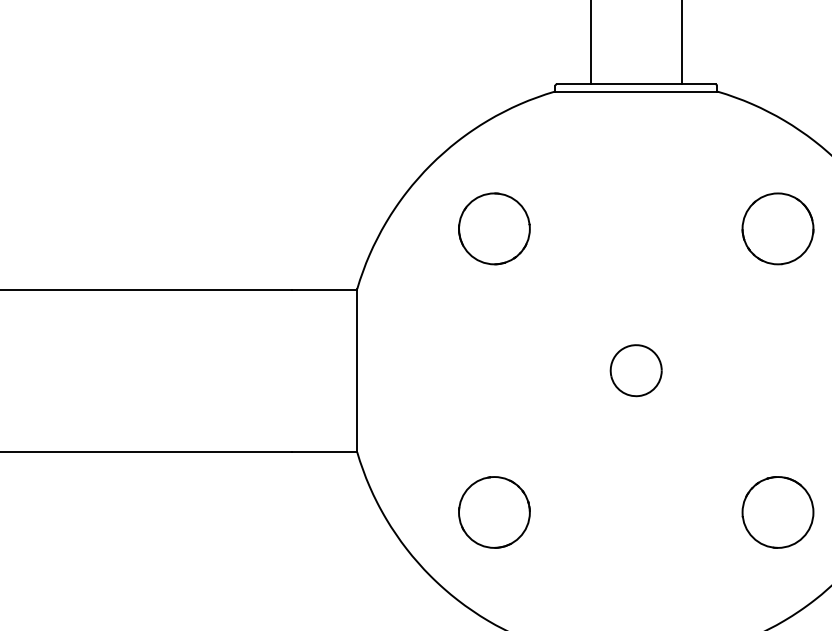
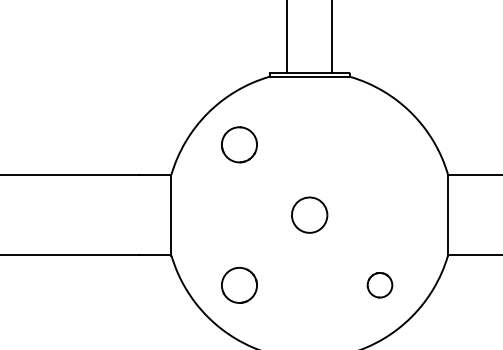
circle: (776, 228) -> (379, 144), removed
part: (635, 369) -> (309, 214), size x1.4
circle: (776, 510) -> (379, 284), size x0.7

